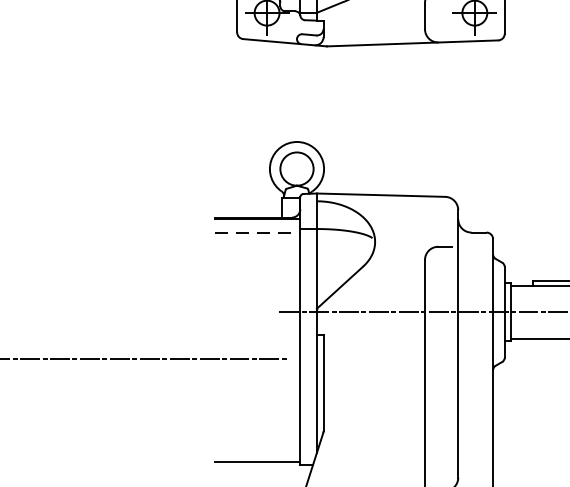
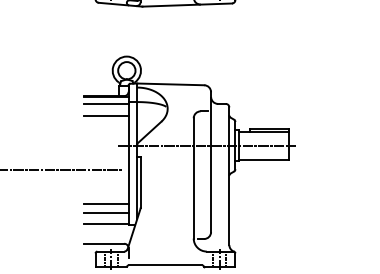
line: (258, 233) -> (106, 104), dashed -> solid
line: (256, 256) -> (105, 116), added
line: (256, 425) -> (105, 204), added
line: (256, 442) -> (105, 213), added

